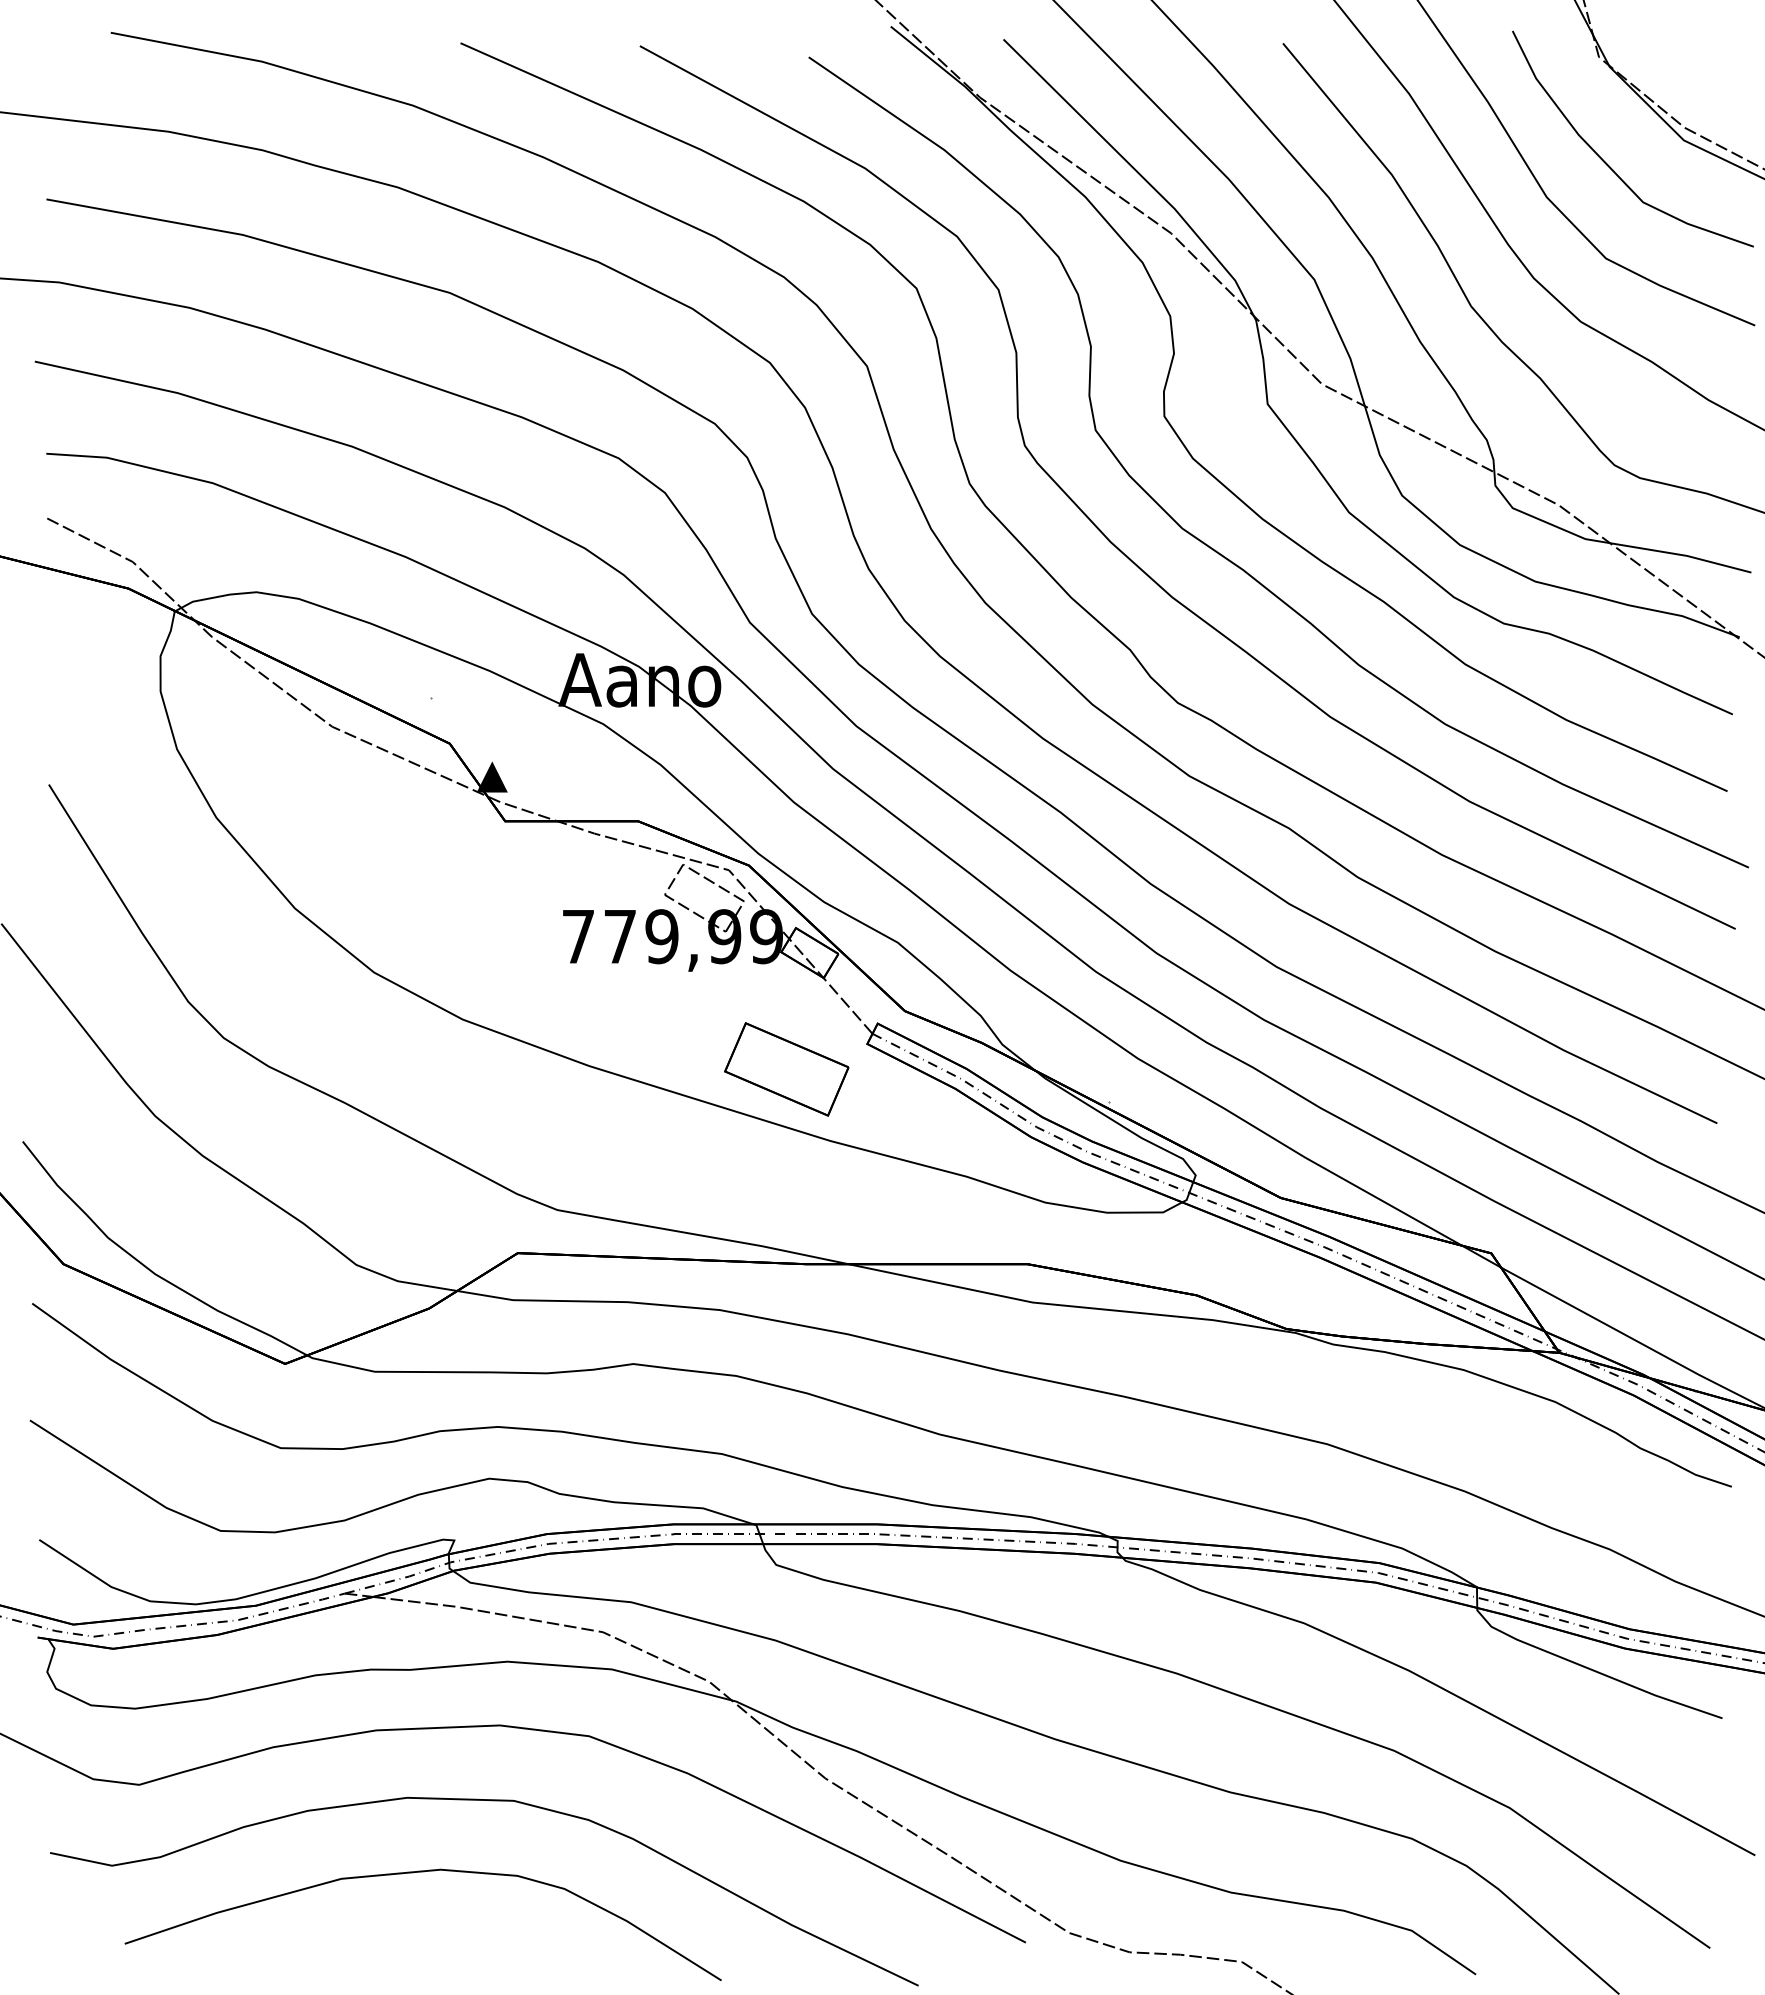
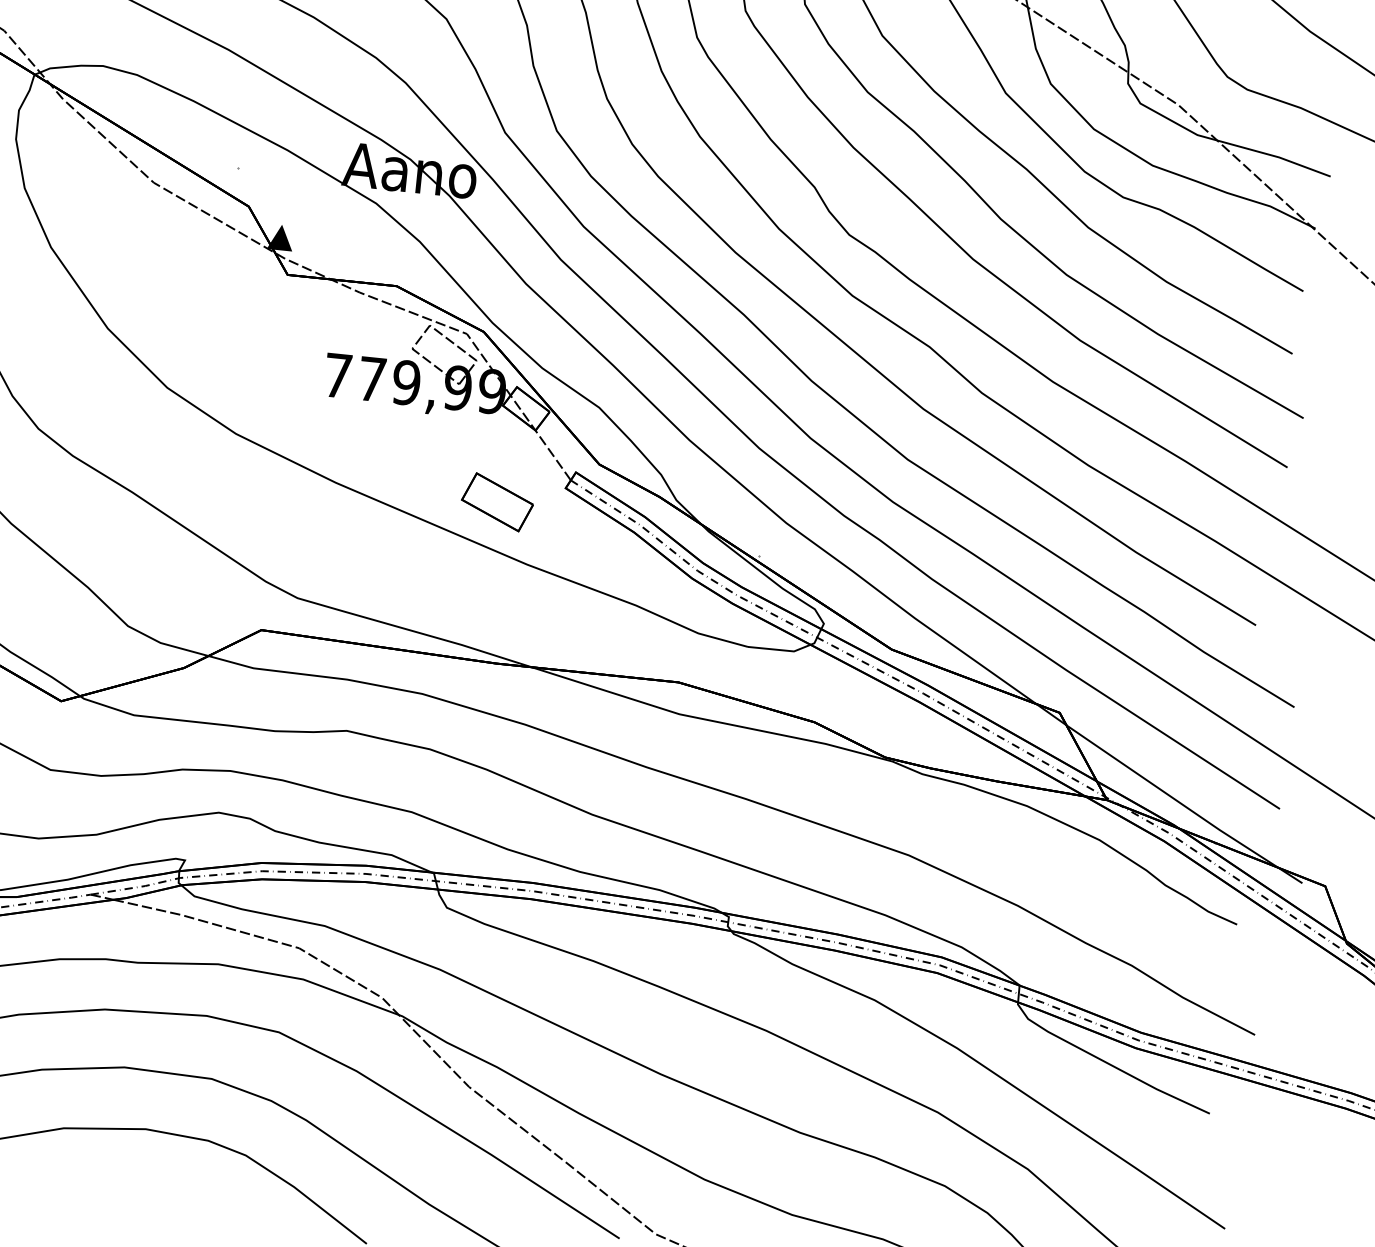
part: (786, 1069) -> (497, 502), size x0.7

